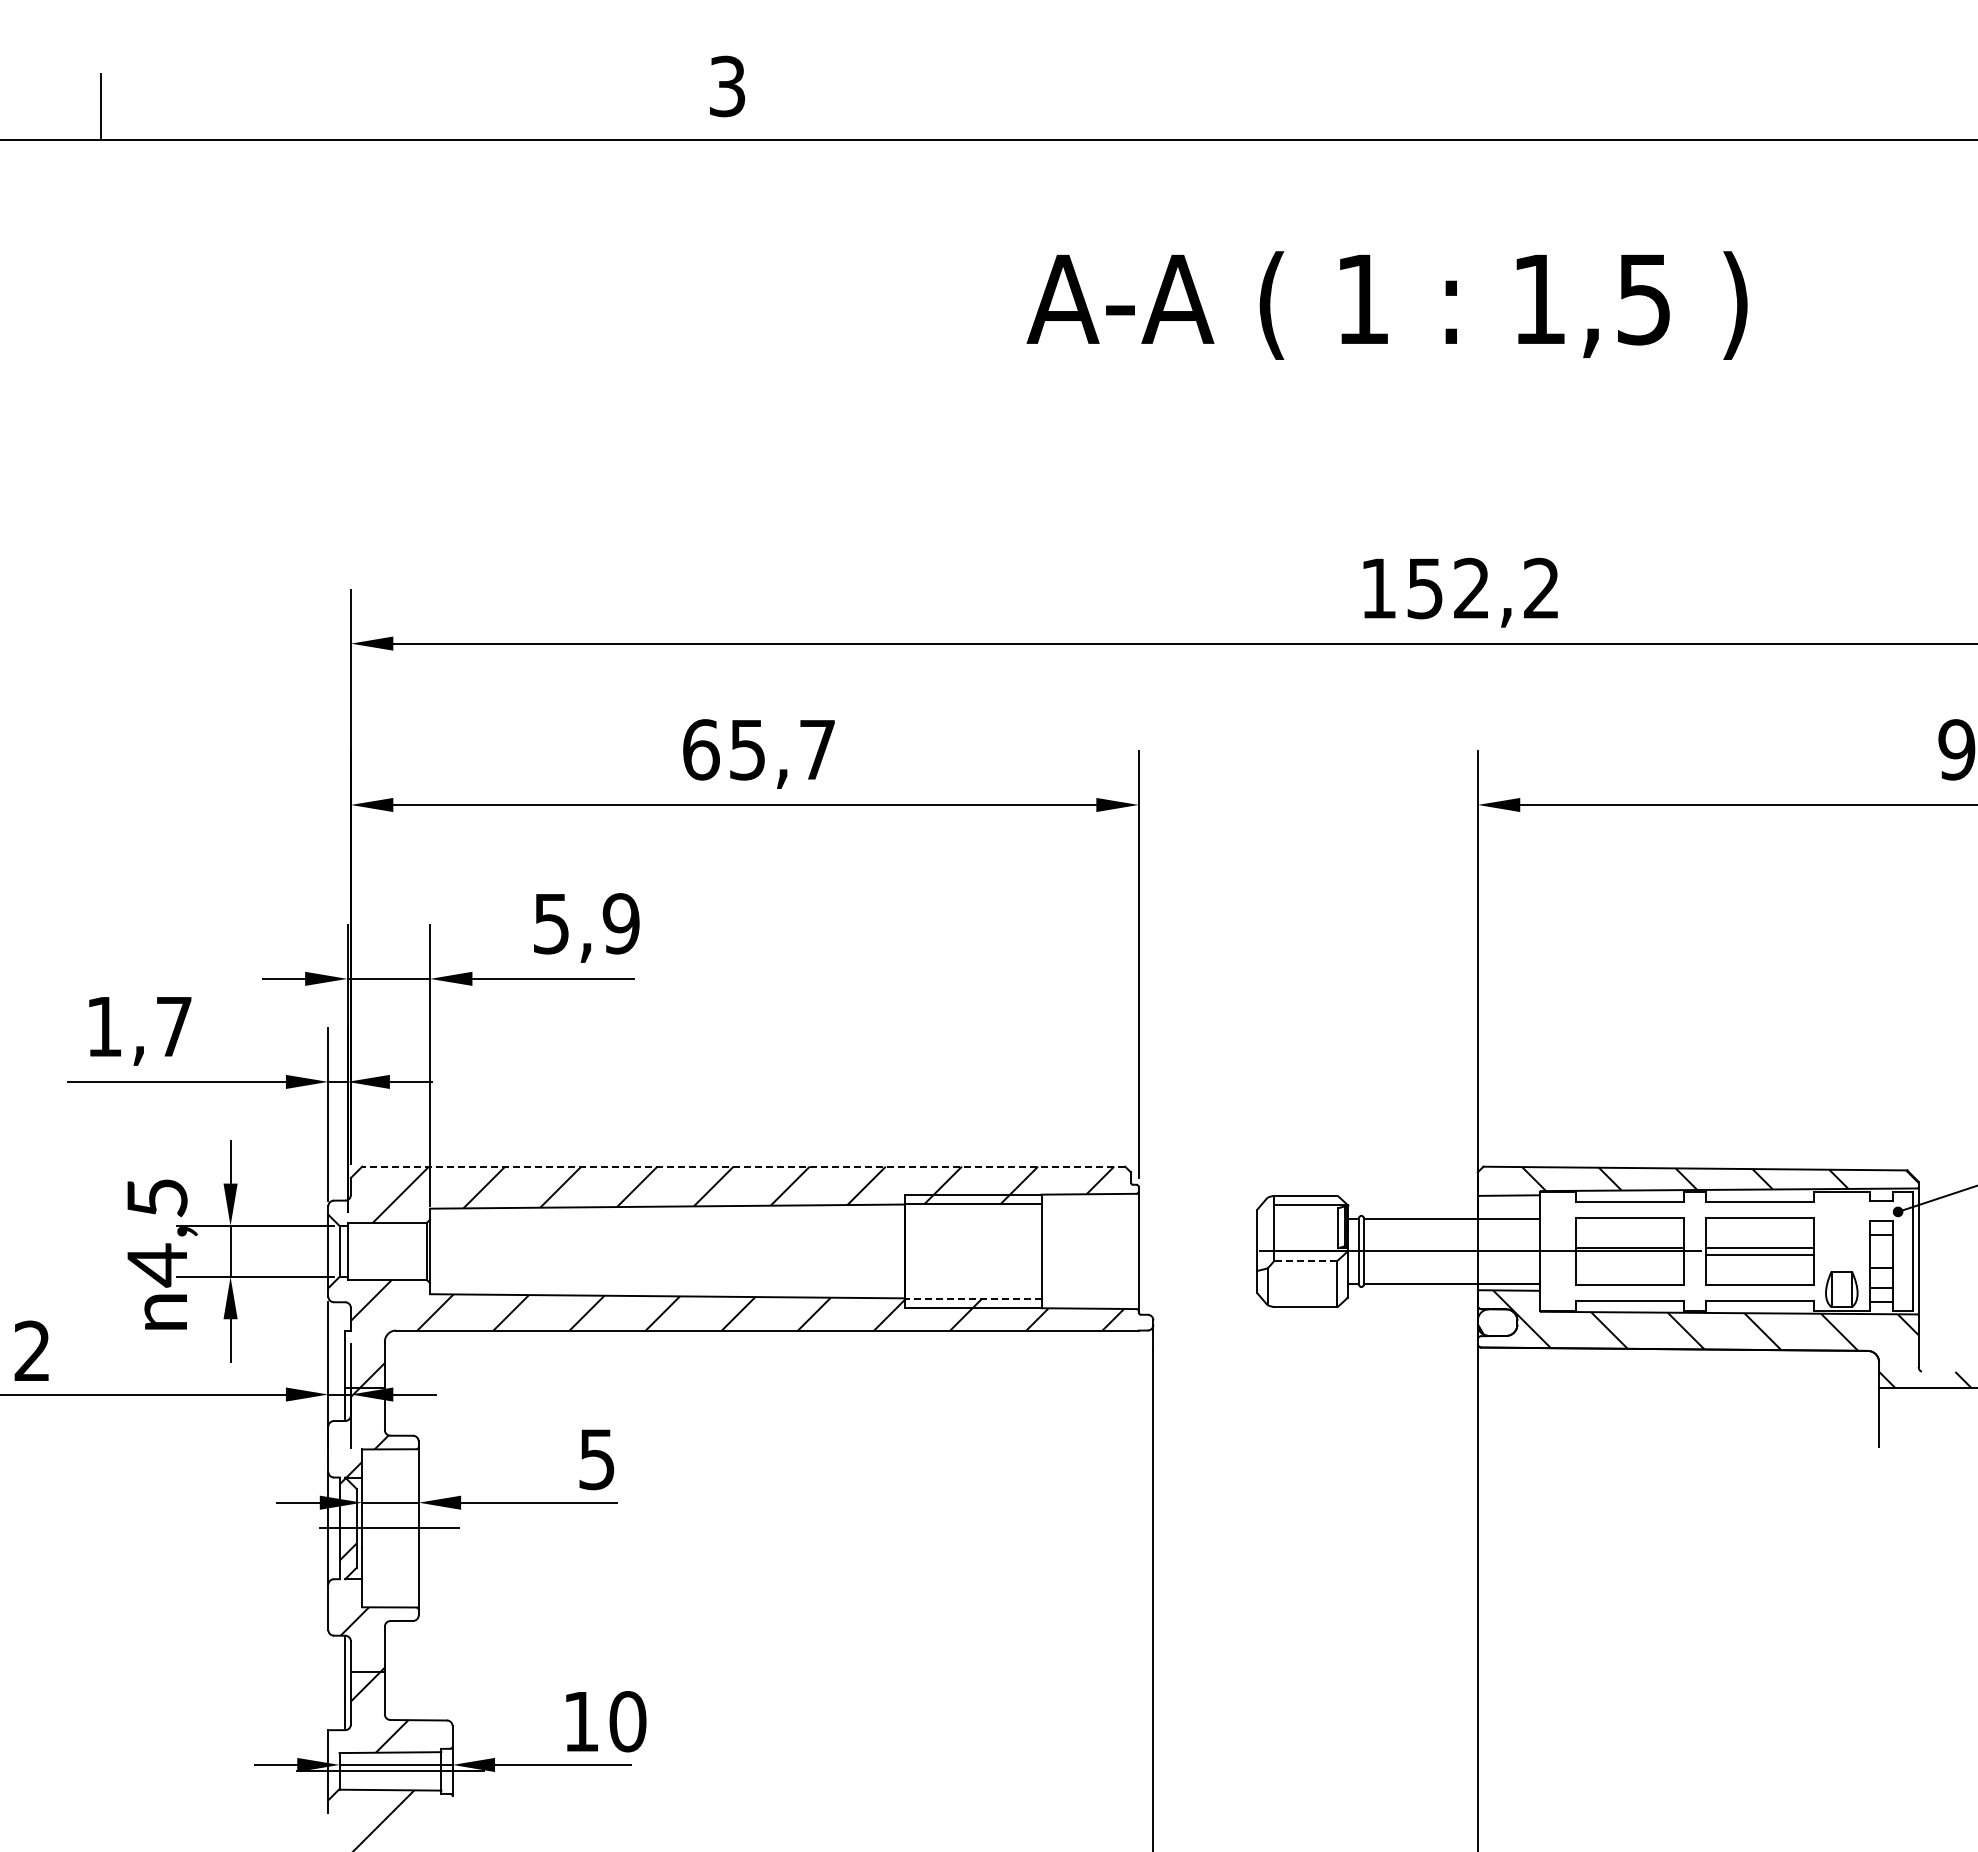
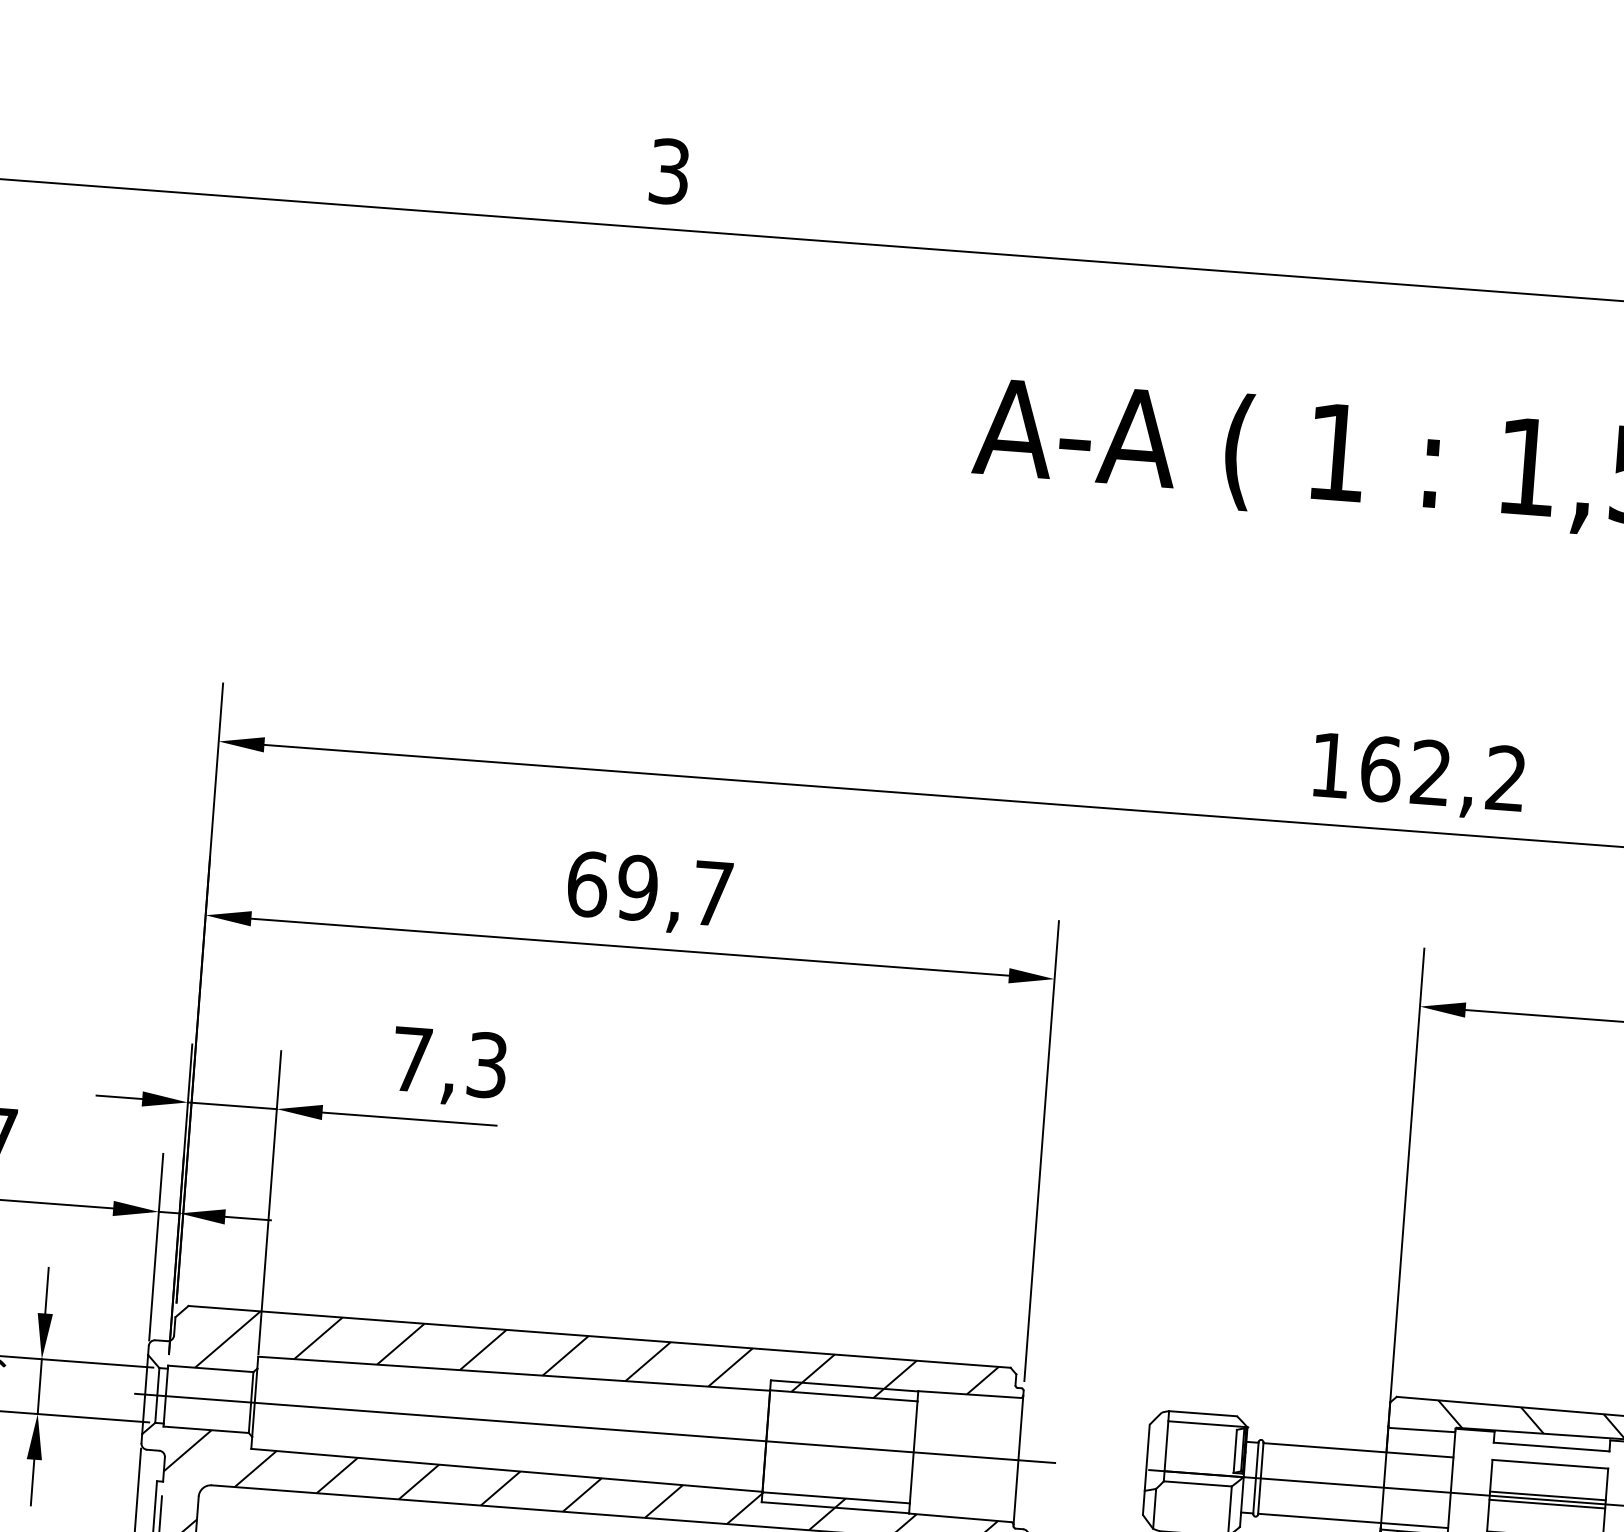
text: (1425, 588) -> (1381, 769), 152,2 -> 162,2
text: (747, 749) -> (637, 887), 65,7 -> 69,7
text: (586, 923) -> (449, 1062), 5,9 -> 7,3
line: (743, 1166) -> (599, 1336), dashed -> solid
line: (745, 1251) -> (594, 1428), added
line: (1629, 1255) -> (1546, 1504), added
line: (1305, 1260) -> (1197, 1483), dashed -> solid
line: (972, 1298) -> (835, 1497), dashed -> solid

